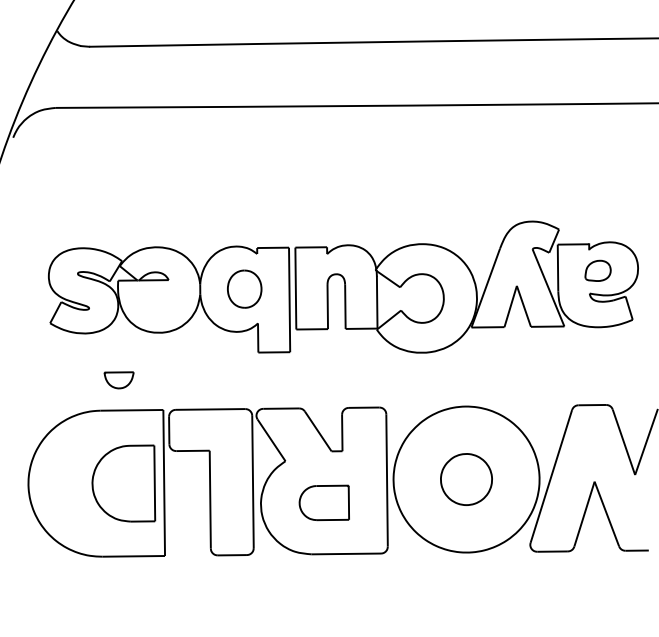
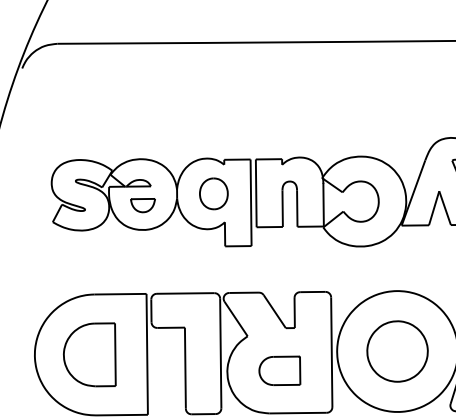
part: (118, 380) -> (142, 205), moved
part: (466, 479) -> (397, 351), size x1.43
part: (123, 483) -> (89, 354), moved

